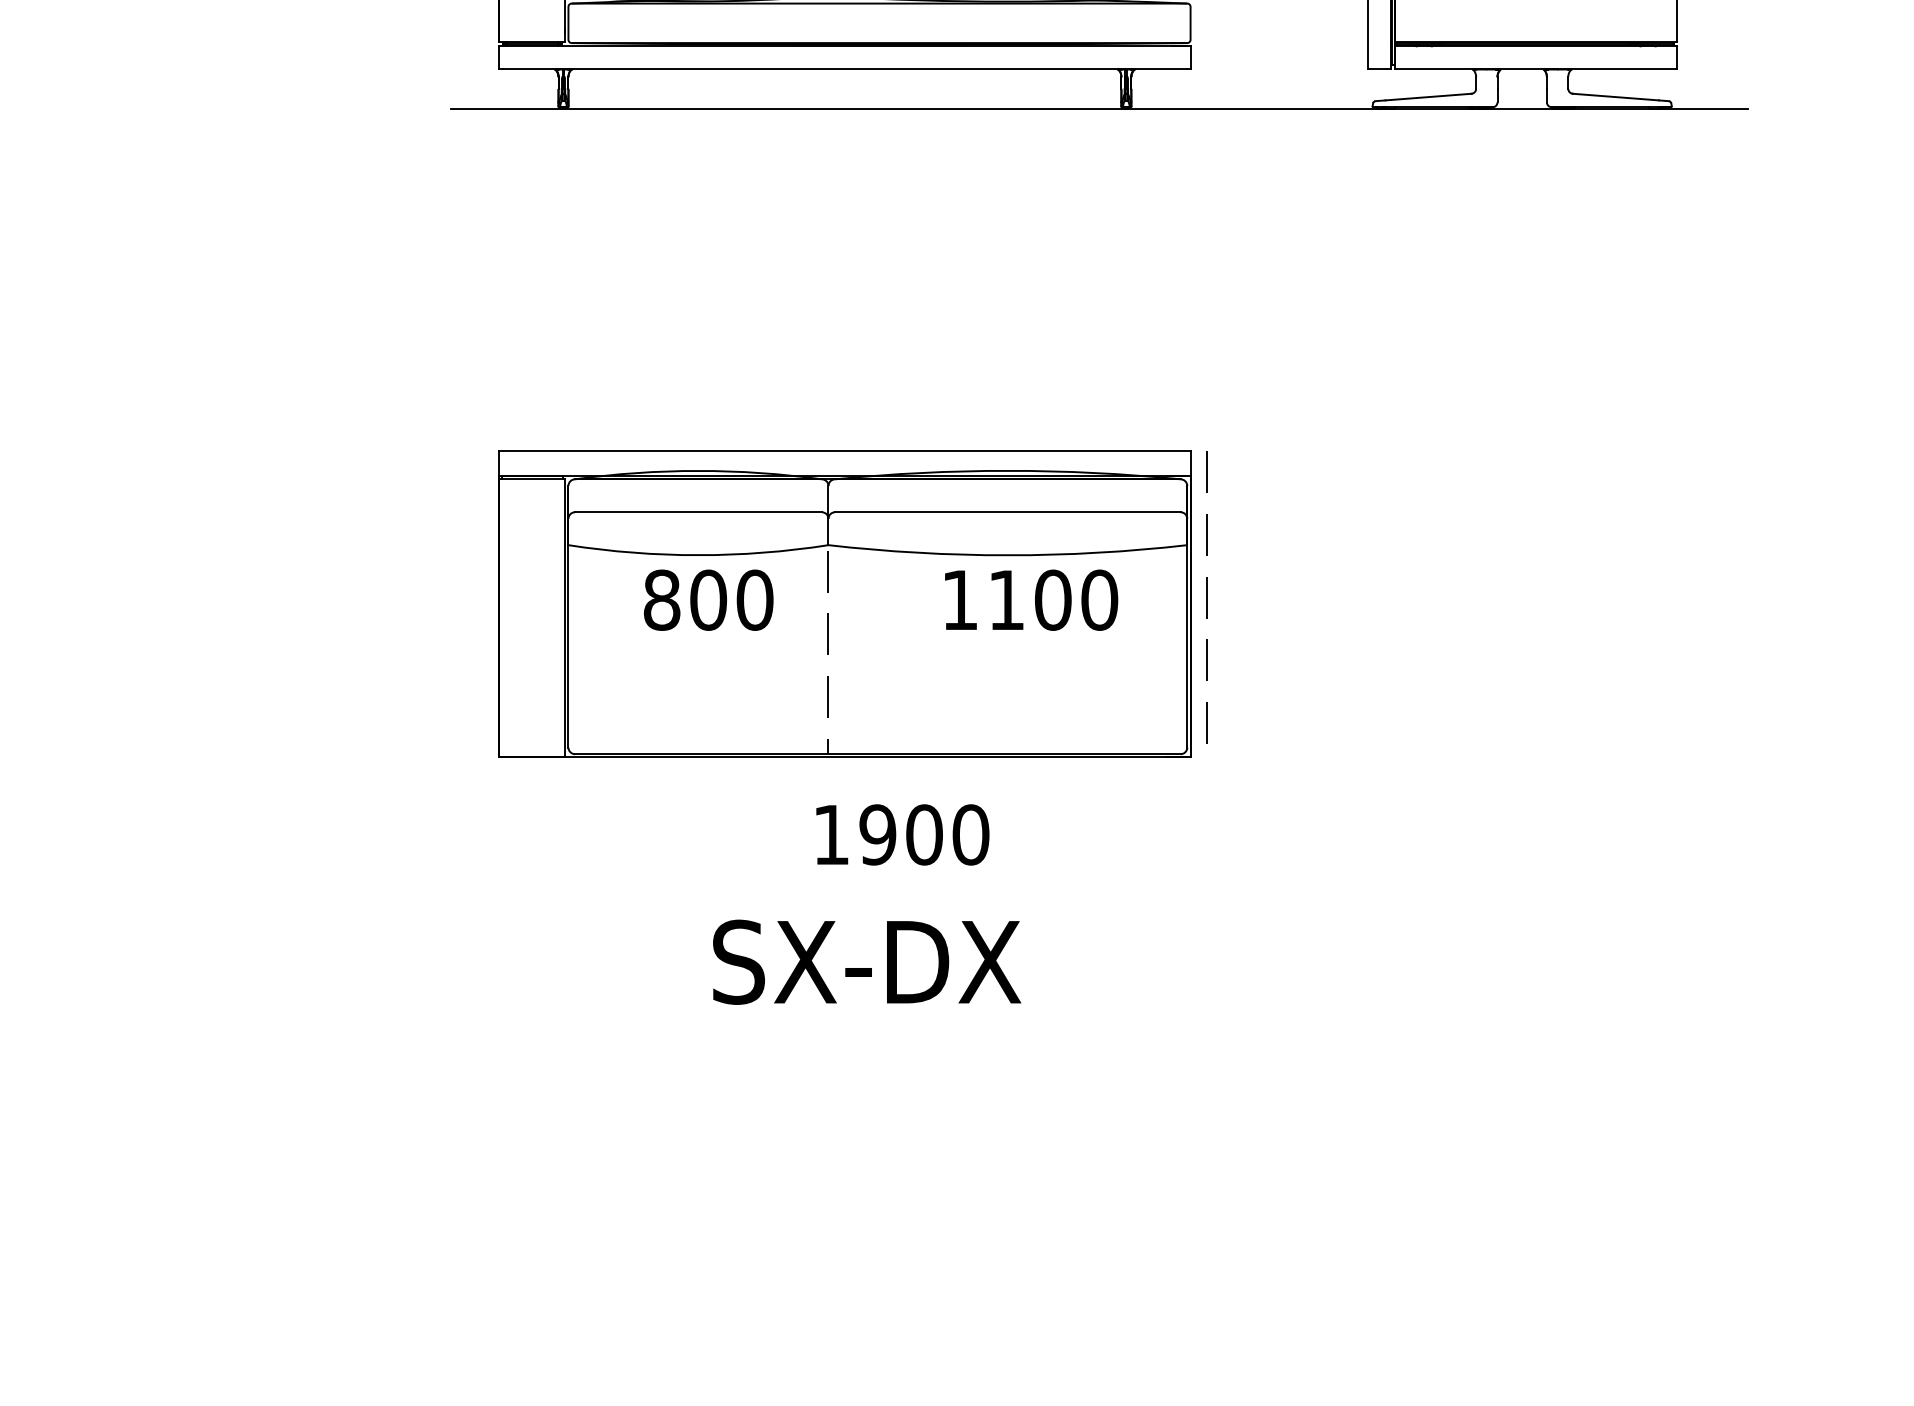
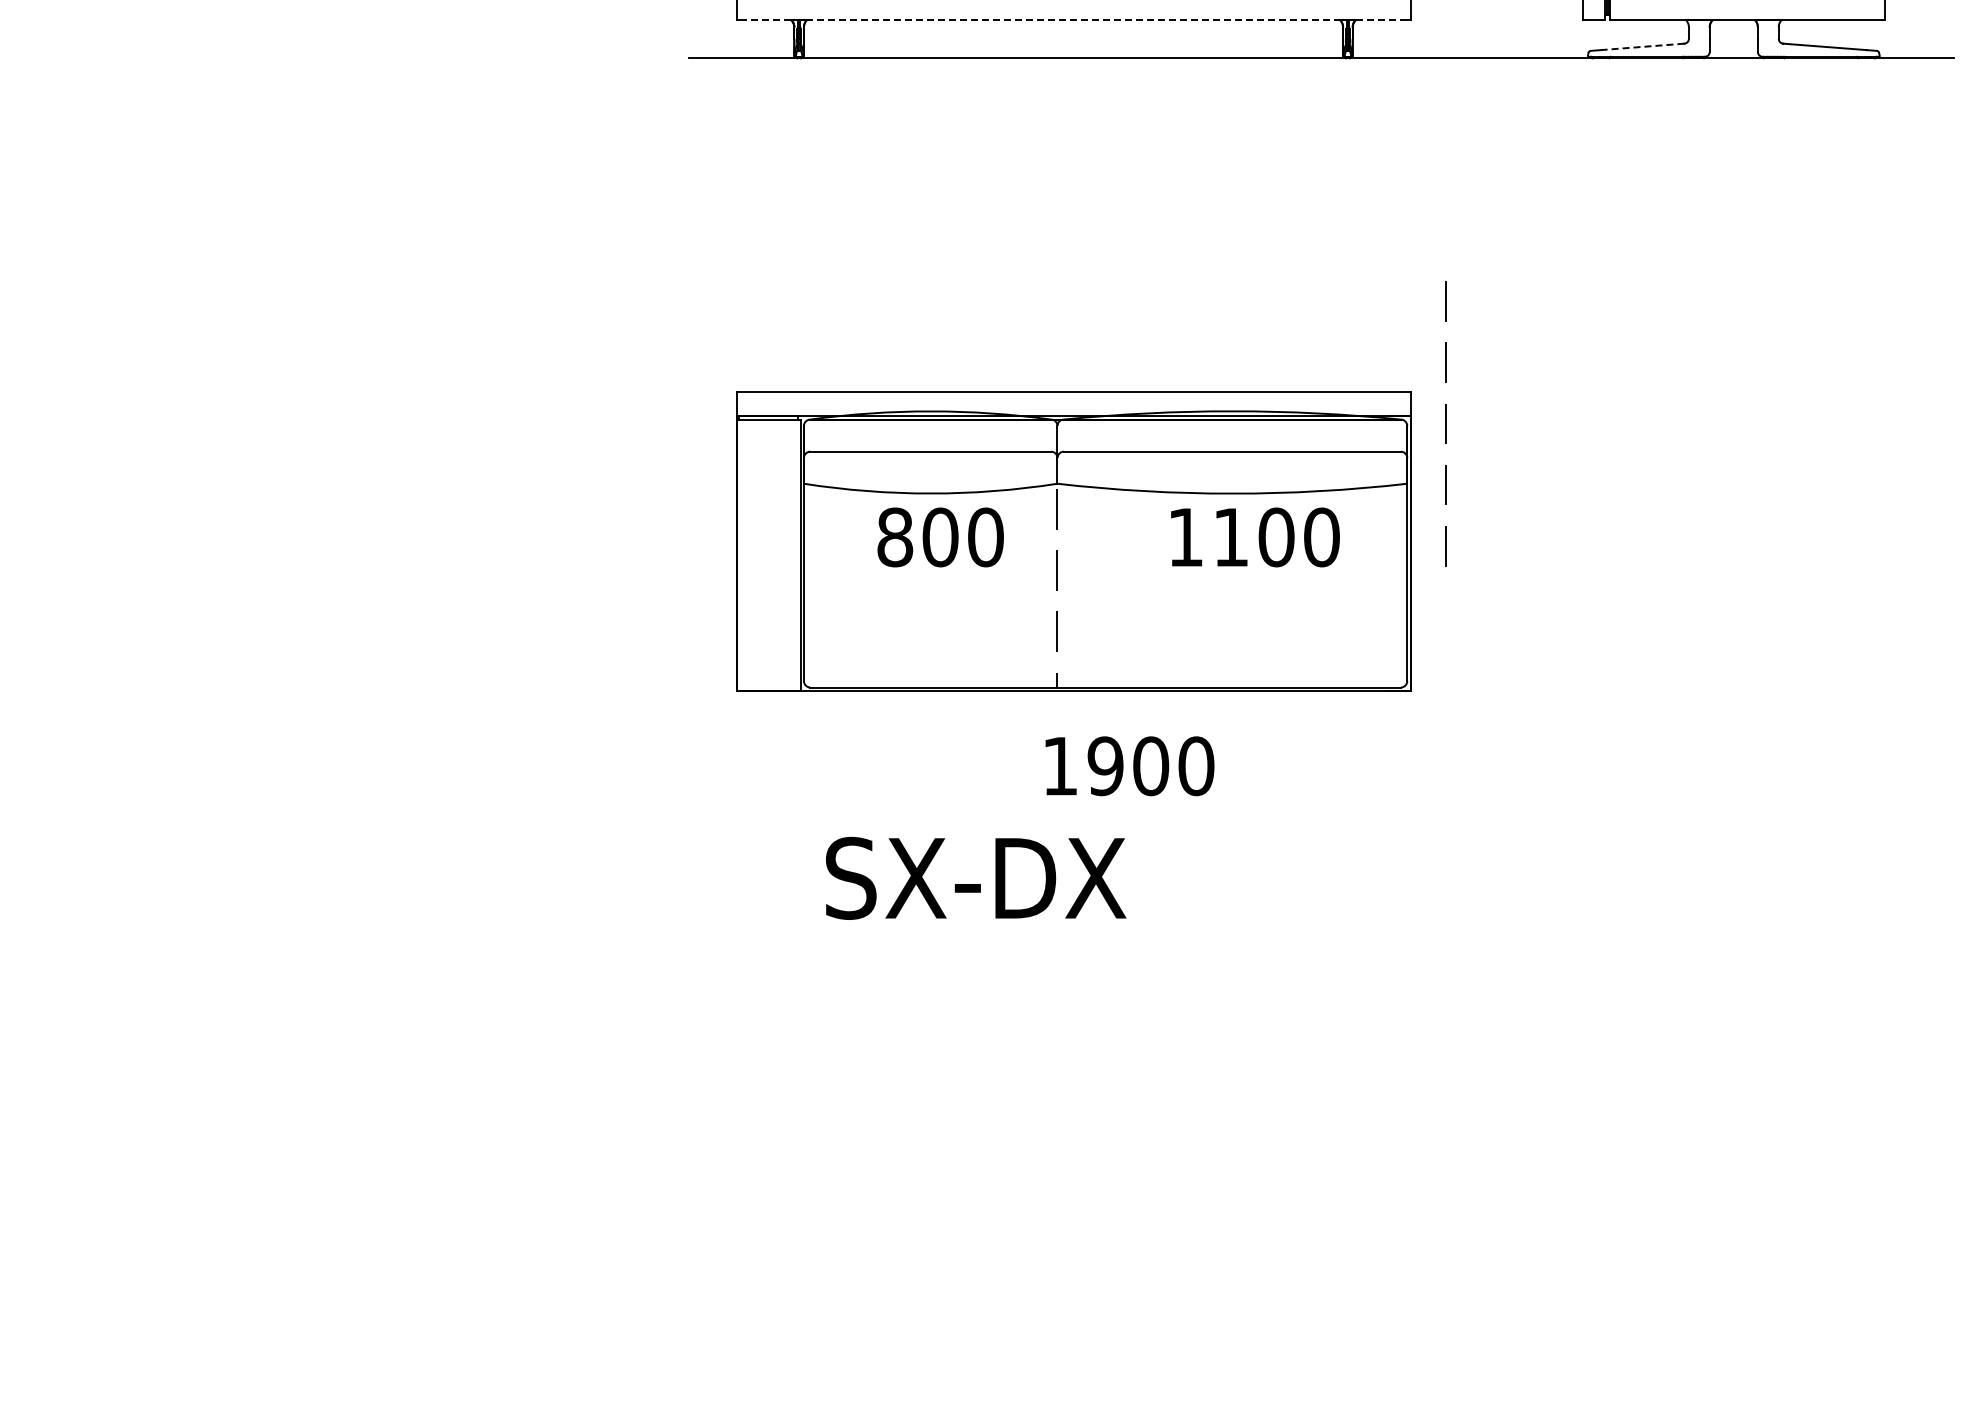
line: (844, 68) -> (1073, 19), solid -> dashed
line: (1429, 96) -> (1643, 46), solid -> dashed
line: (1206, 597) -> (1445, 423), moved
text: (867, 961) -> (976, 877), moved

